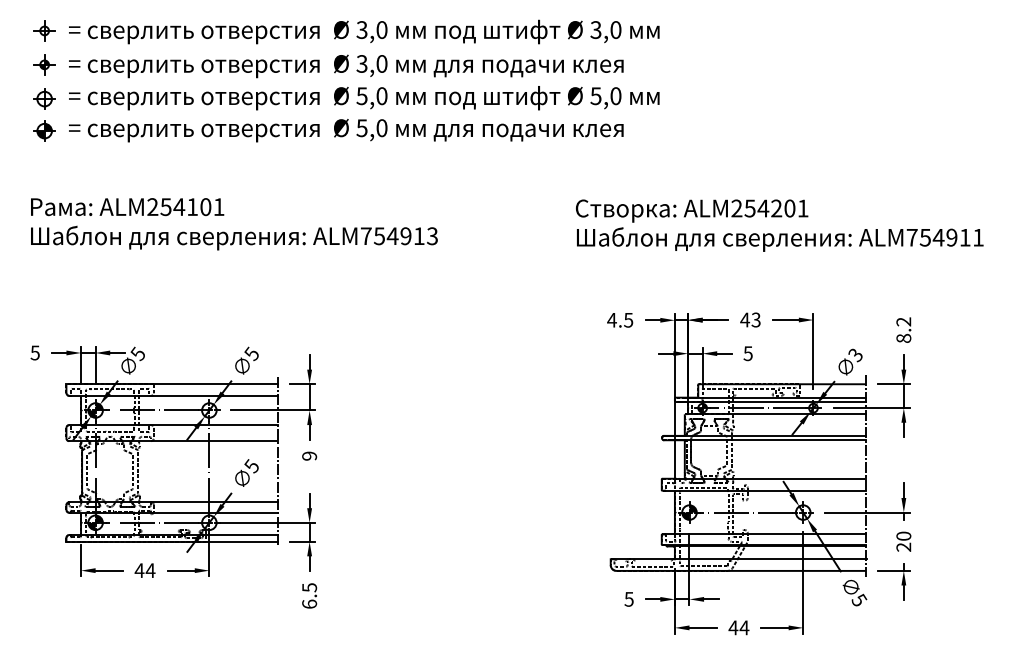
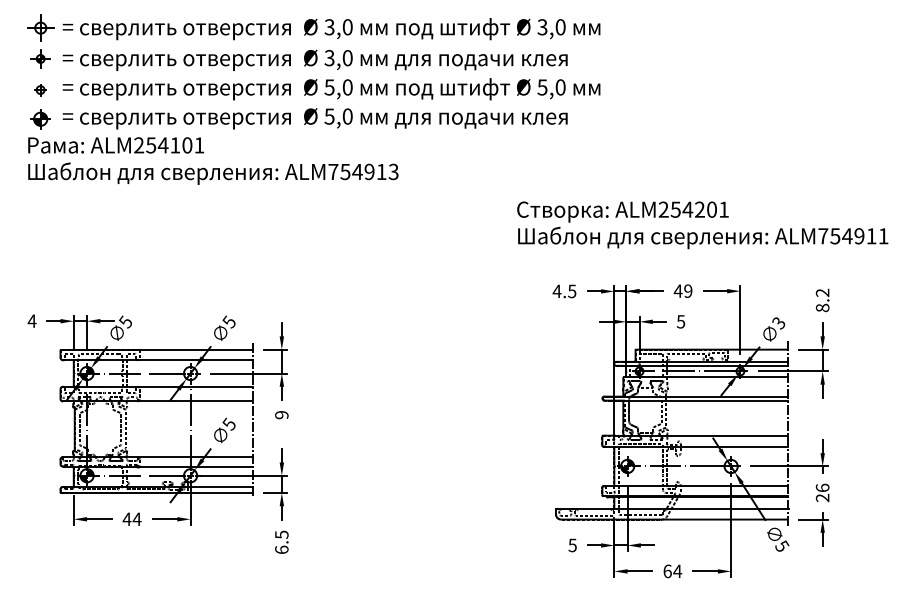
part: (44, 30) -> (40, 27), size x1.4
part: (44, 98) -> (40, 89), size x0.6
text: (234, 223) -> (213, 160), moved
text: (779, 225) -> (702, 225), moved
text: (756, 319) -> (688, 290), 43 -> 49
text: (34, 352) -> (31, 320), 5 -> 4
text: (903, 535) -> (822, 487), 20 -> 26
text: (733, 627) -> (667, 571), 44 -> 64

